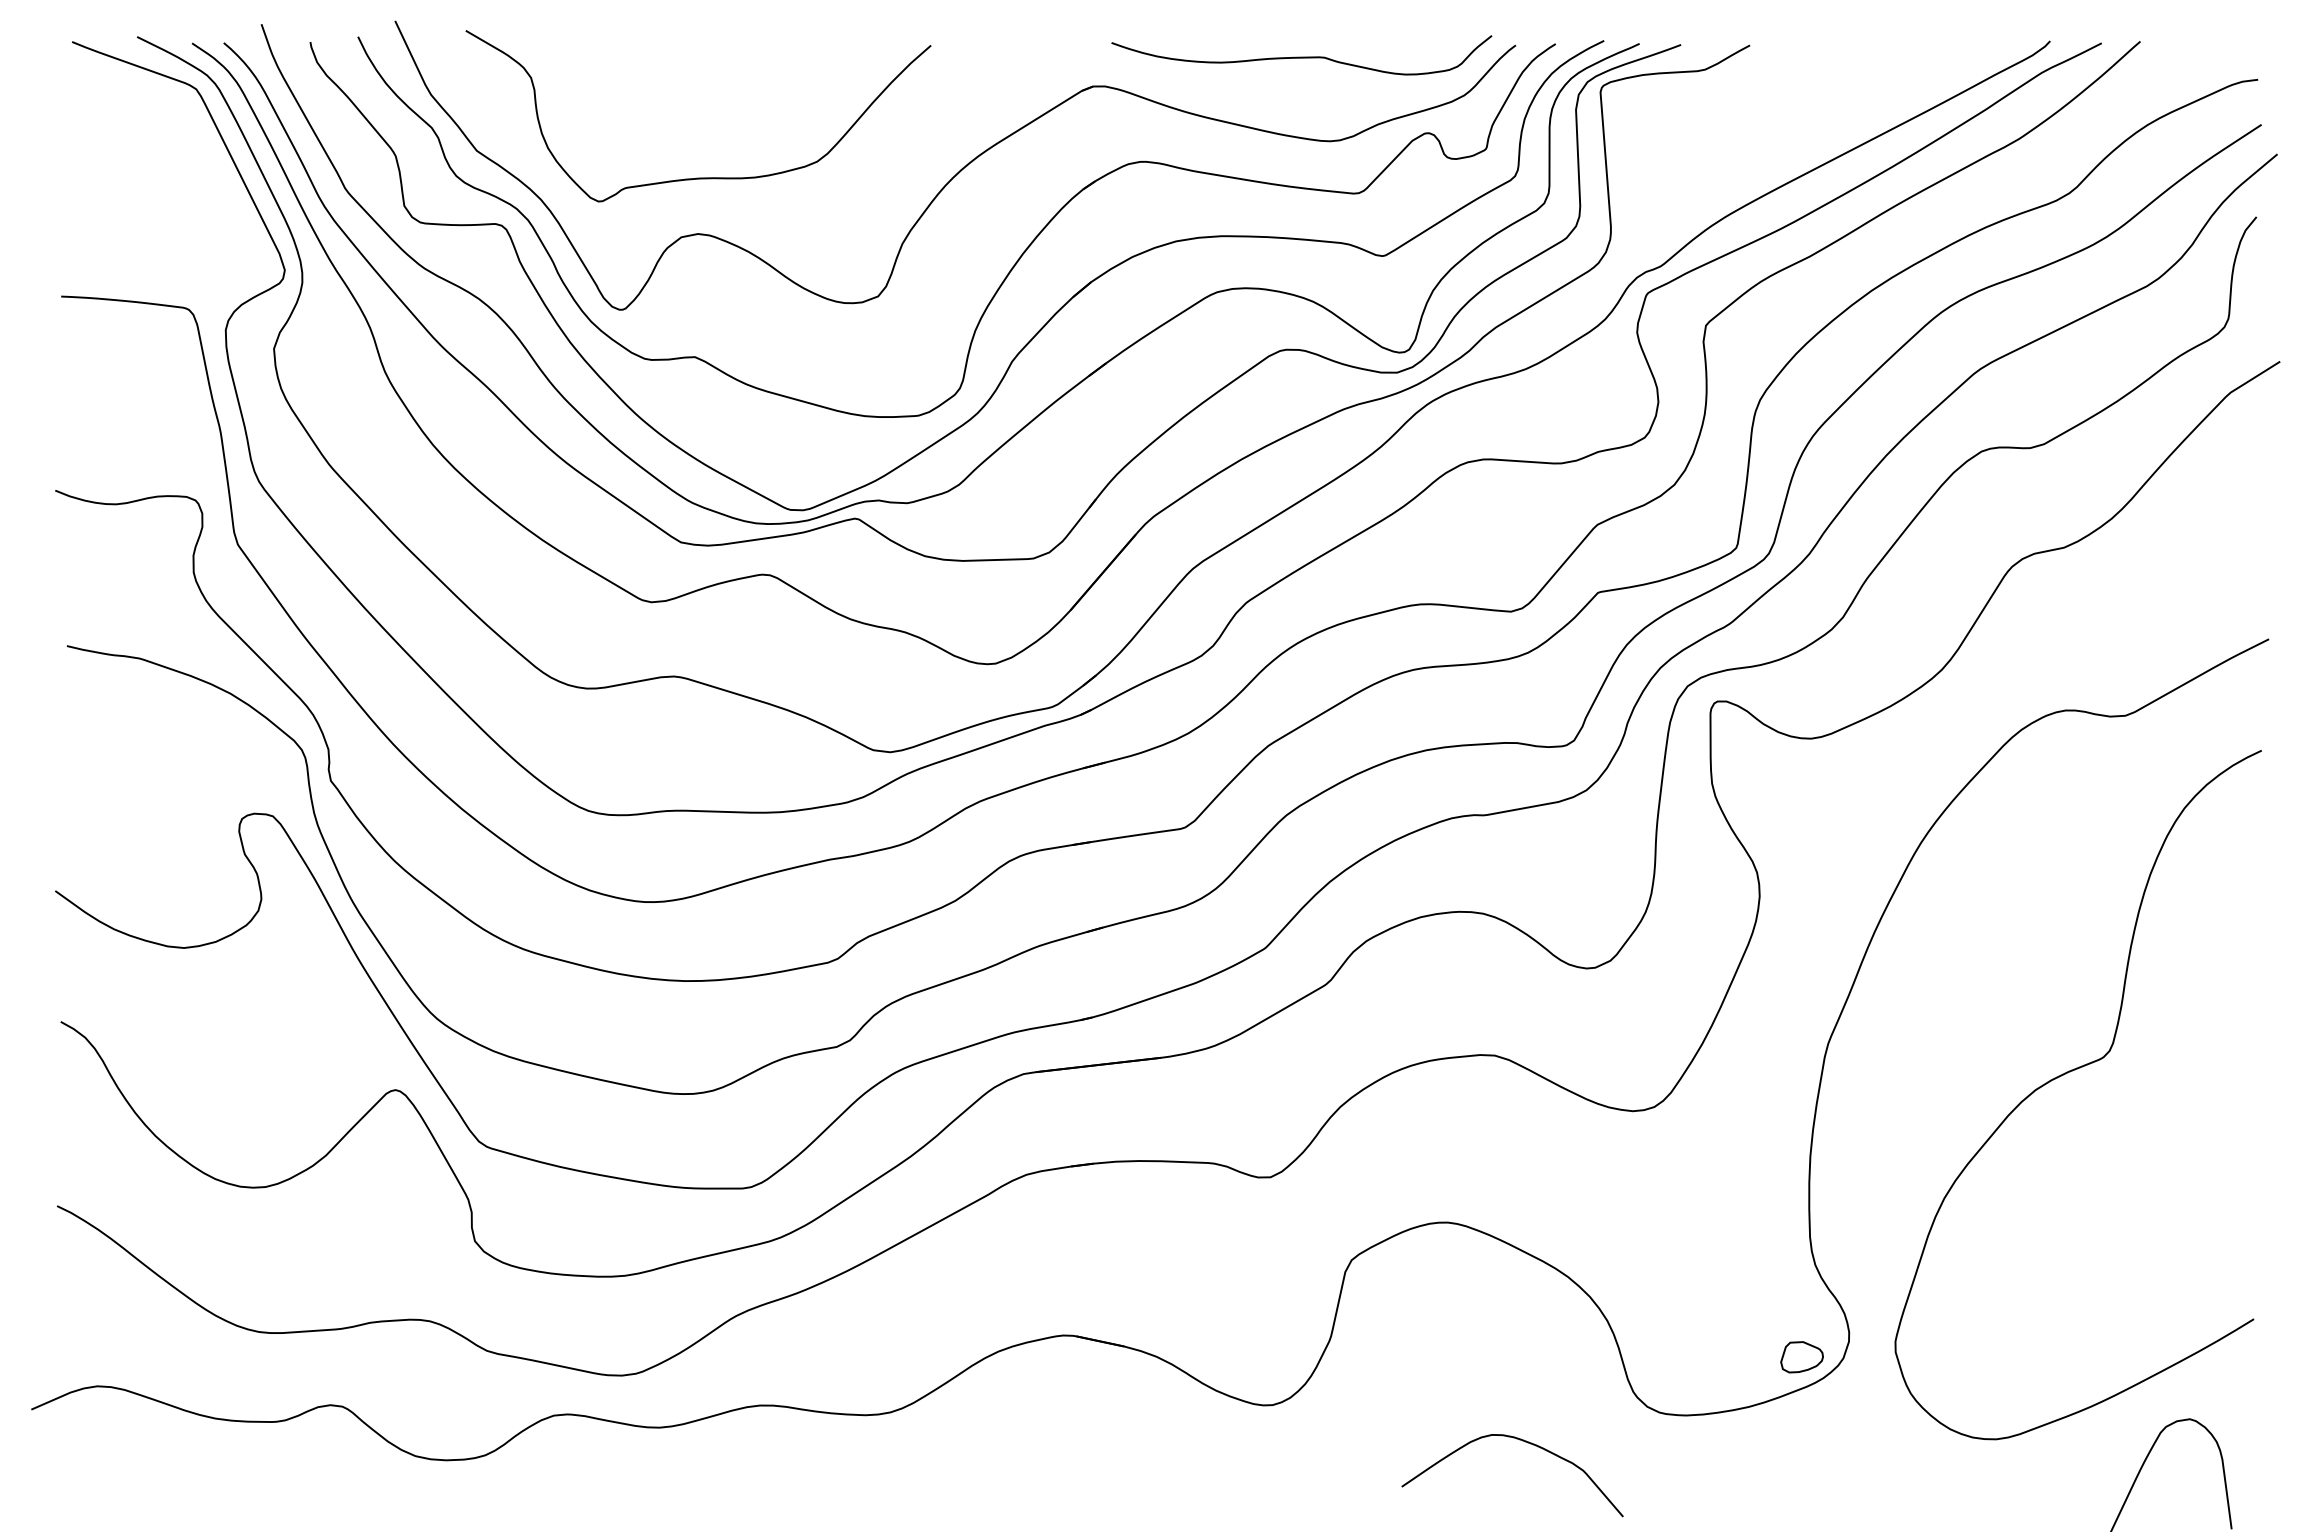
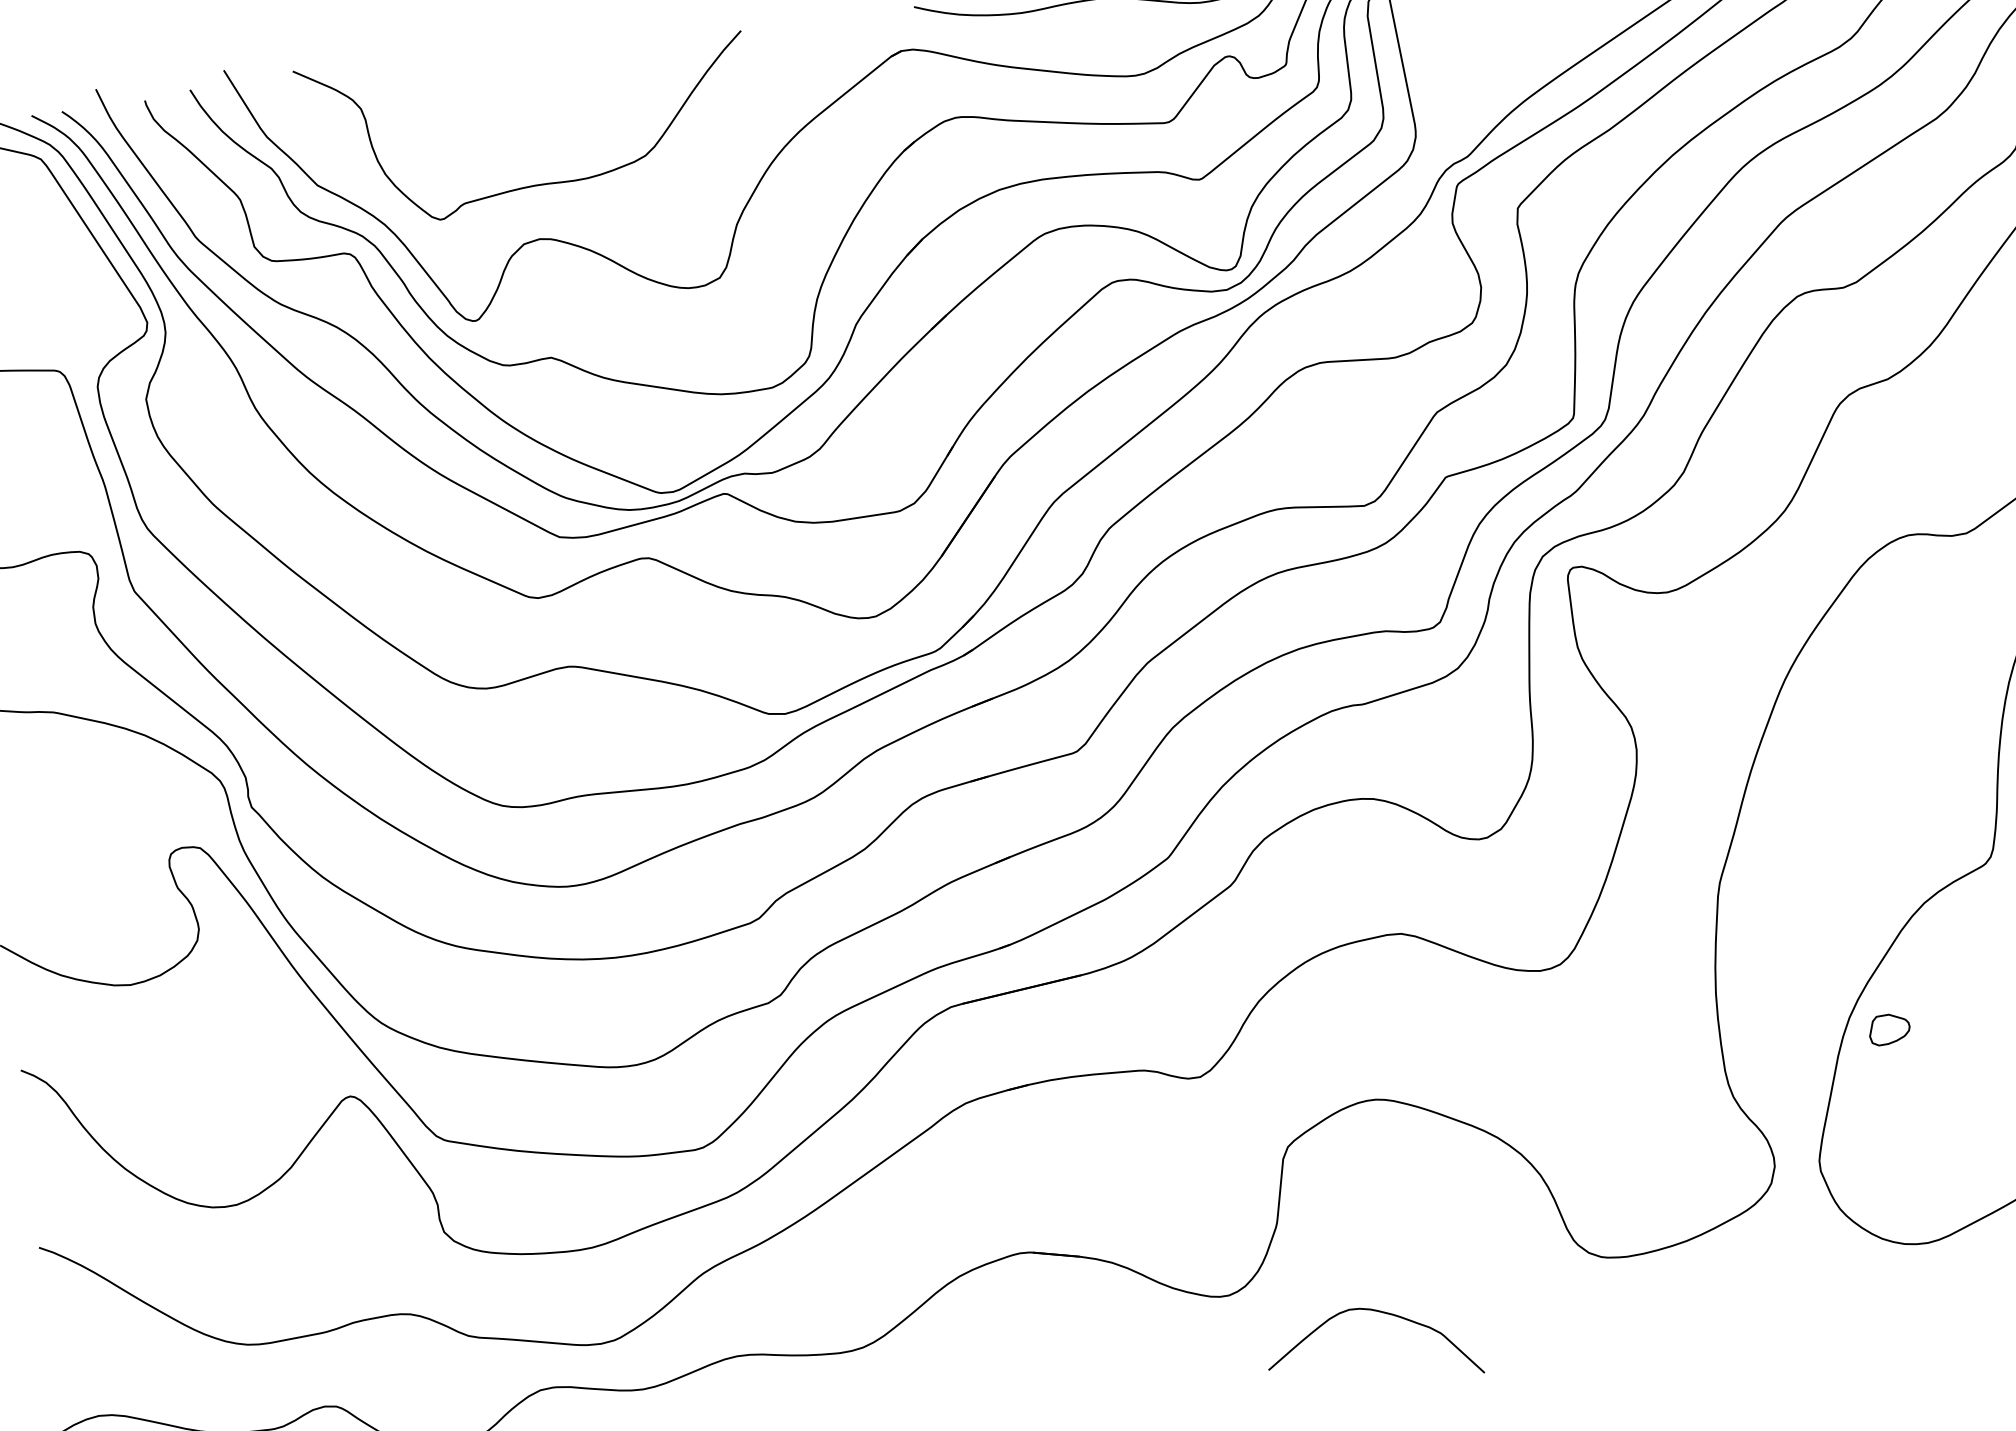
part: (1801, 1357) -> (1889, 1029), moved
curve: (1527, 1443) -> (1384, 1313), moved

